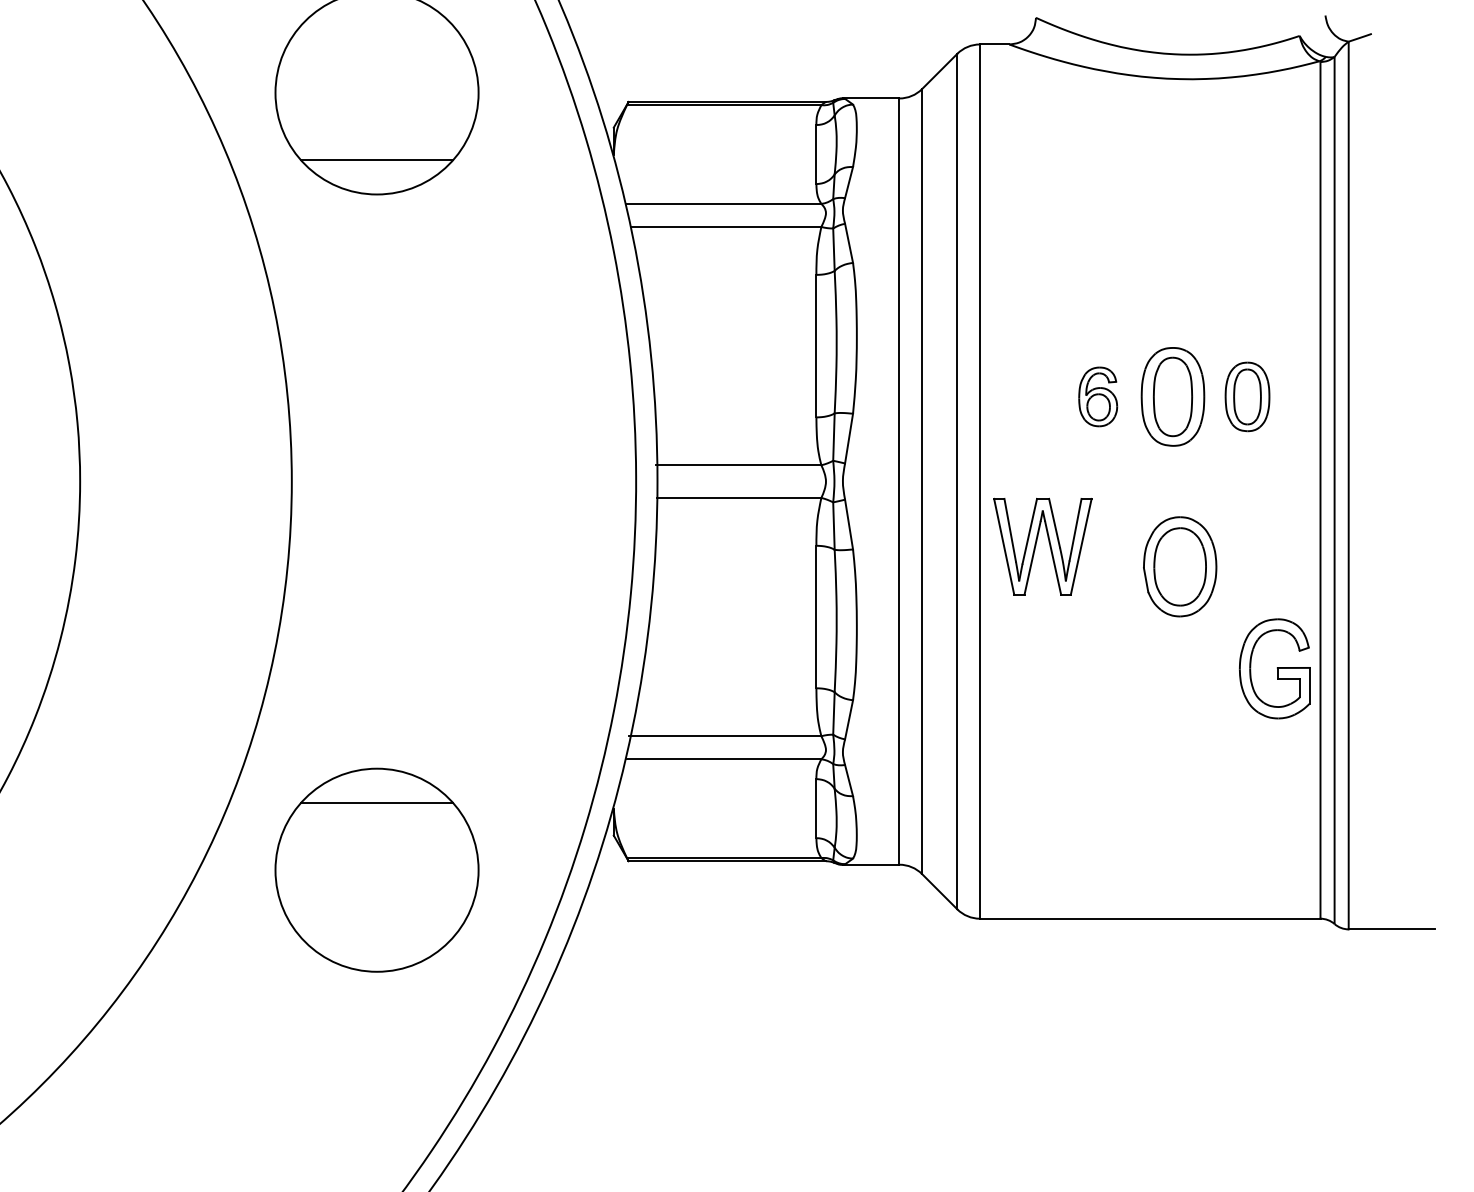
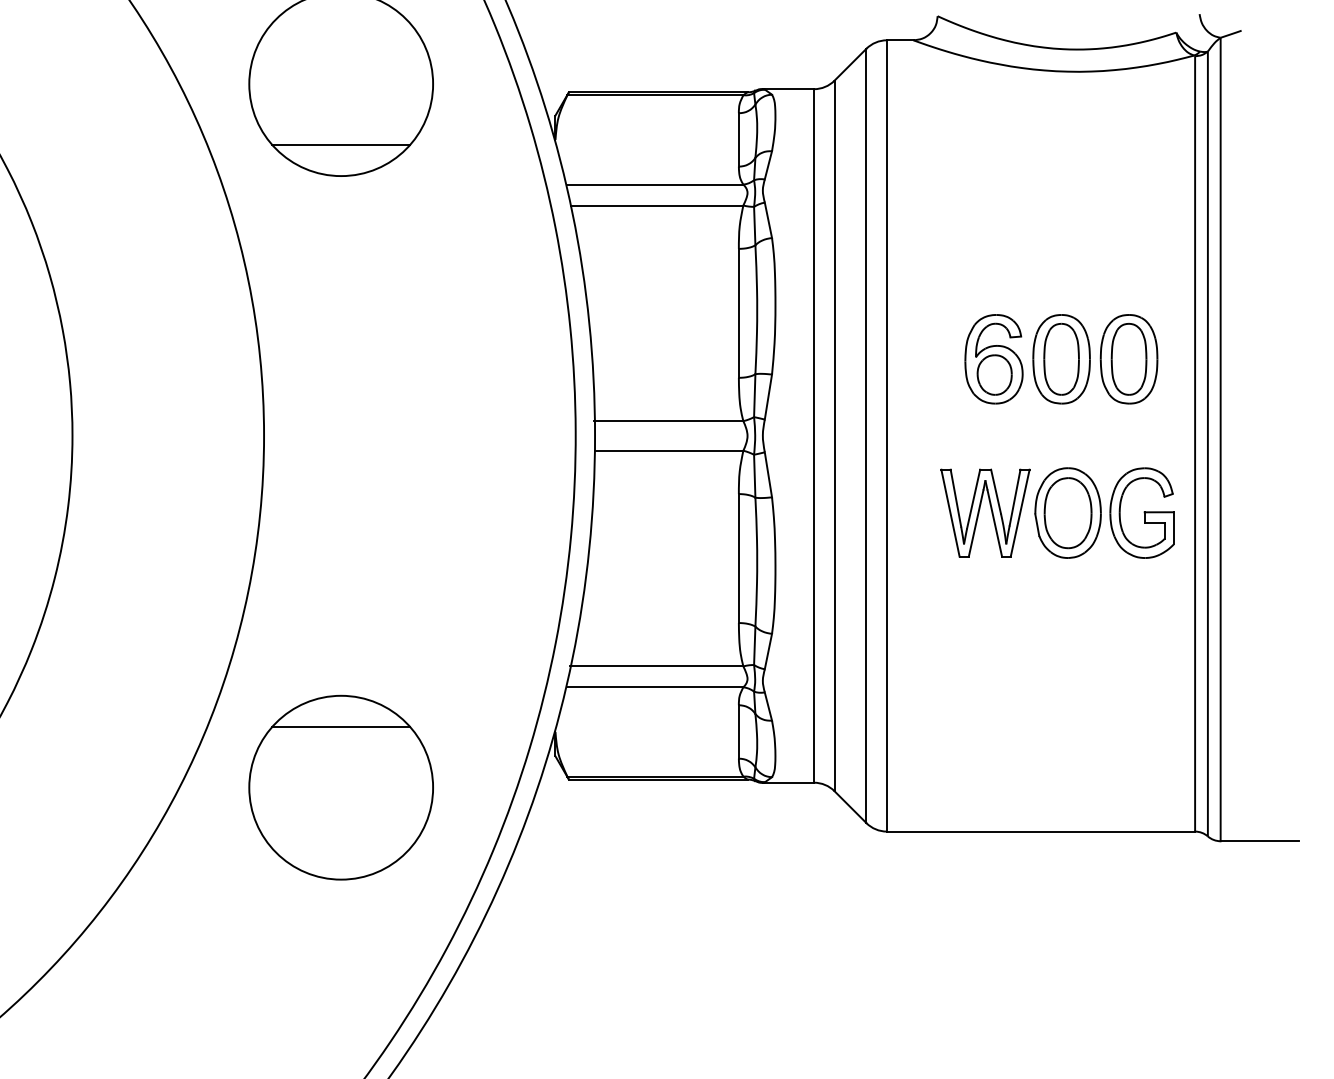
part: (1097, 396) -> (993, 358), size x1.67
part: (1247, 396) -> (1129, 358), size x1.43
part: (1042, 546) -> (985, 512), moved
part: (1274, 668) -> (1141, 512), moved

